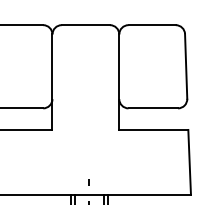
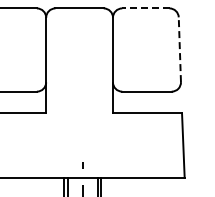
line: (152, 25) -> (146, 8), solid -> dashed
line: (186, 65) -> (180, 48), solid -> dashed

